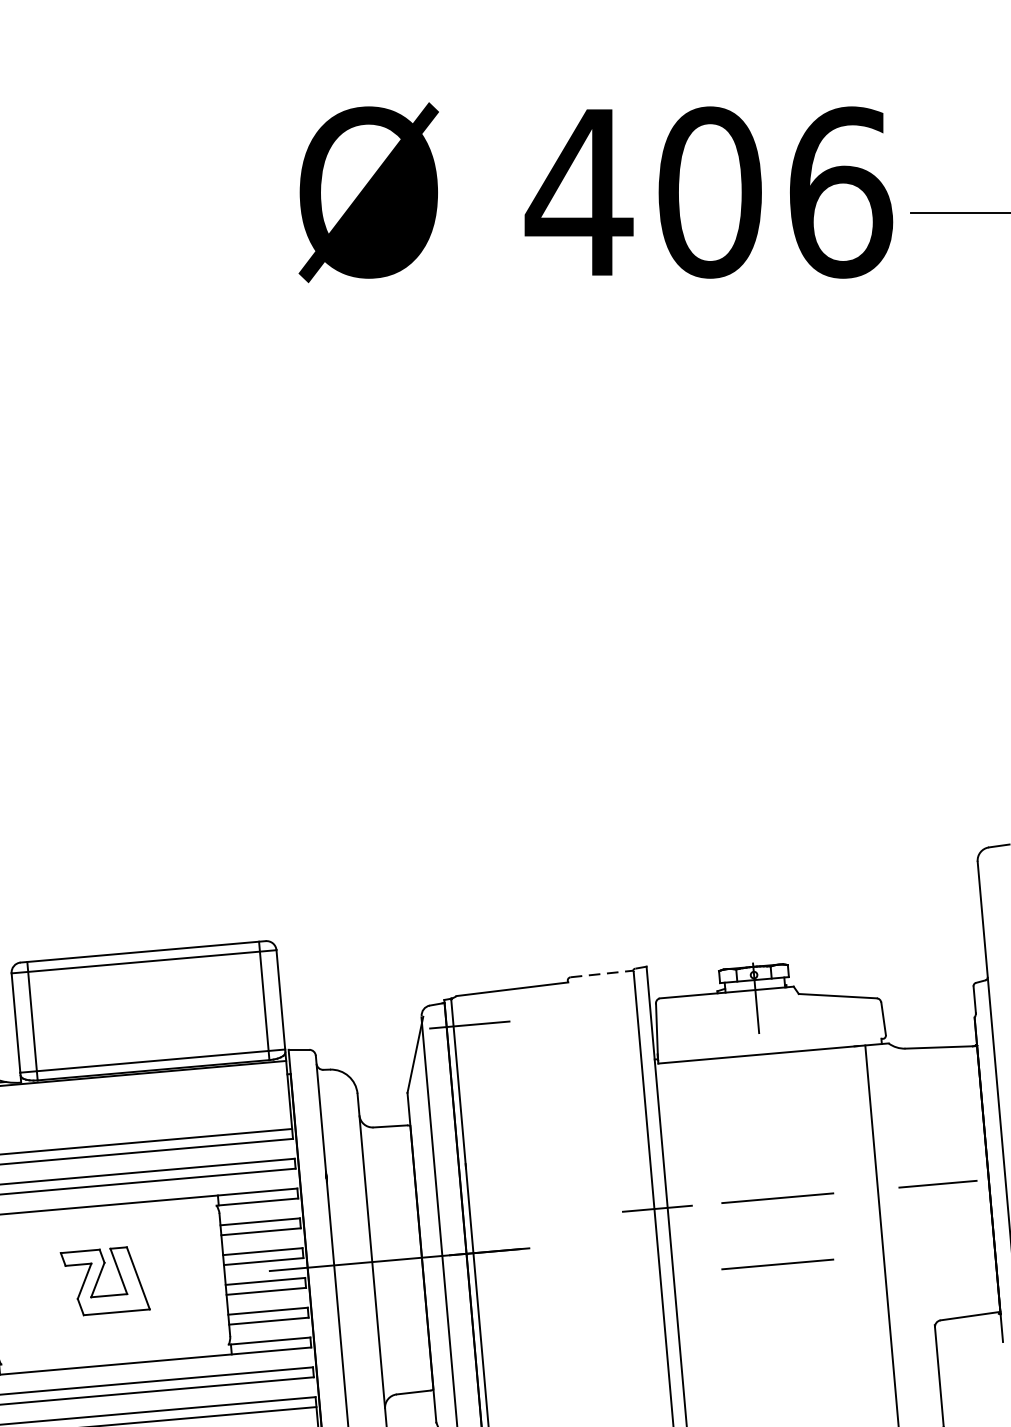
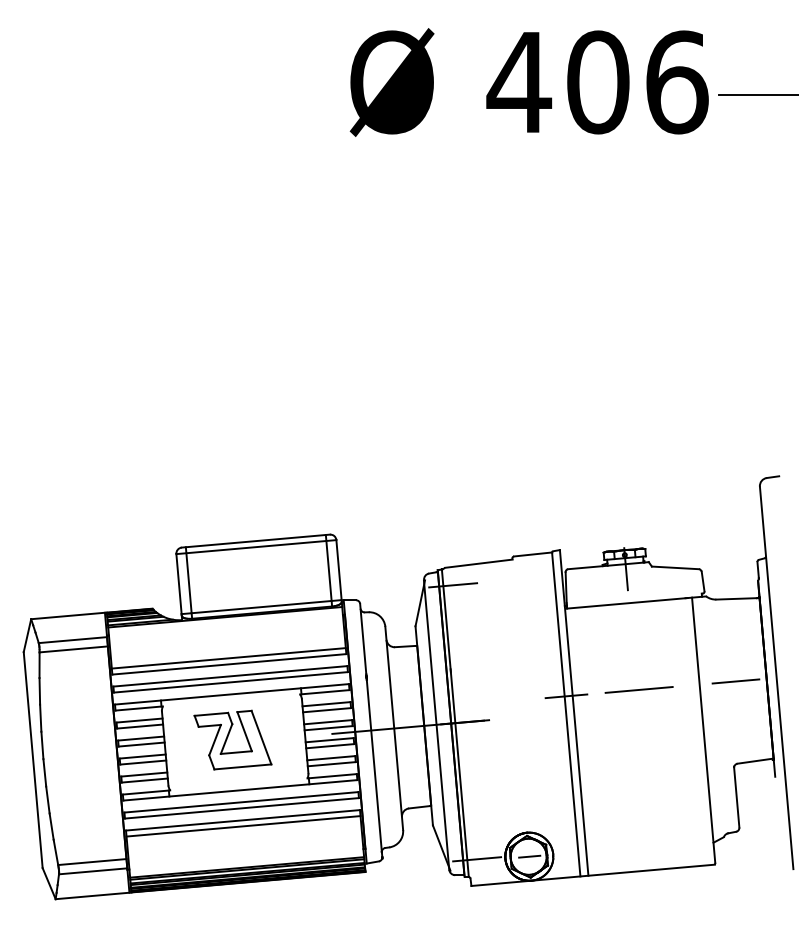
line: (602, 974) -> (533, 554), dashed -> solid
line: (776, 1263) -> (638, 729), removed
part: (104, 1280) -> (232, 739), size x1.43

